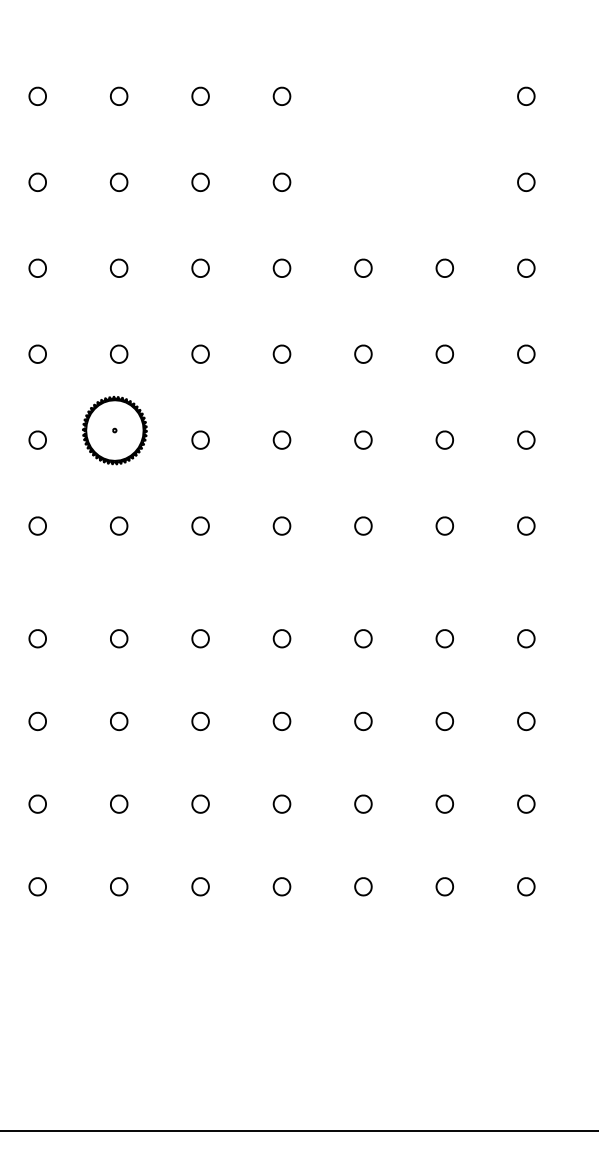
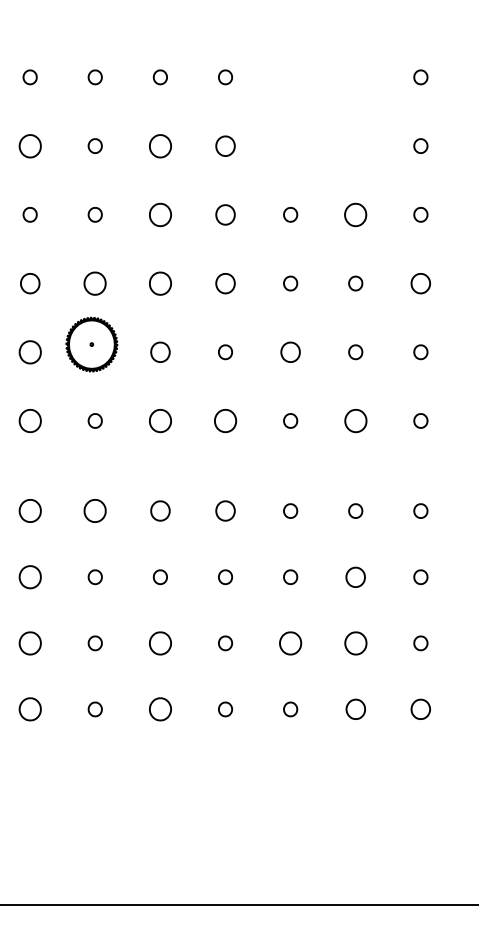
part: (37, 181) -> (29, 145), size x1.6
part: (200, 181) -> (160, 145), size x1.6
part: (281, 181) -> (225, 145), size x1.4
part: (200, 267) -> (160, 214), size x1.6
part: (281, 267) -> (225, 214), size x1.4
part: (444, 267) -> (355, 214), size x1.6
part: (37, 353) -> (29, 282), size x1.4
part: (119, 353) -> (95, 282), size x1.6
part: (200, 353) -> (160, 282), size x1.6
part: (281, 353) -> (225, 282), size x1.4
part: (526, 353) -> (421, 282), size x1.4
part: (37, 439) -> (29, 351), size x1.6
part: (200, 439) -> (160, 351), size x1.4
part: (363, 439) -> (290, 351), size x1.4
part: (37, 525) -> (29, 420), size x1.6
part: (200, 525) -> (160, 420), size x1.6
part: (281, 525) -> (225, 420), size x1.6
part: (444, 525) -> (355, 420), size x1.6
part: (37, 638) -> (29, 510), size x1.6
part: (119, 638) -> (95, 510), size x1.6
part: (200, 638) -> (160, 510), size x1.4
part: (281, 638) -> (225, 510), size x1.4
part: (444, 720) -> (355, 576), size x1.4
part: (37, 721) -> (29, 577), size x1.6
part: (37, 803) -> (29, 642), size x1.6
part: (200, 803) -> (160, 642), size x1.6
part: (363, 803) -> (290, 642), size x1.6
part: (444, 803) -> (355, 642), size x1.6
part: (37, 886) -> (29, 709), size x1.6
part: (200, 886) -> (160, 709), size x1.6
part: (444, 886) -> (355, 709), size x1.4
part: (526, 886) -> (421, 709), size x1.4

